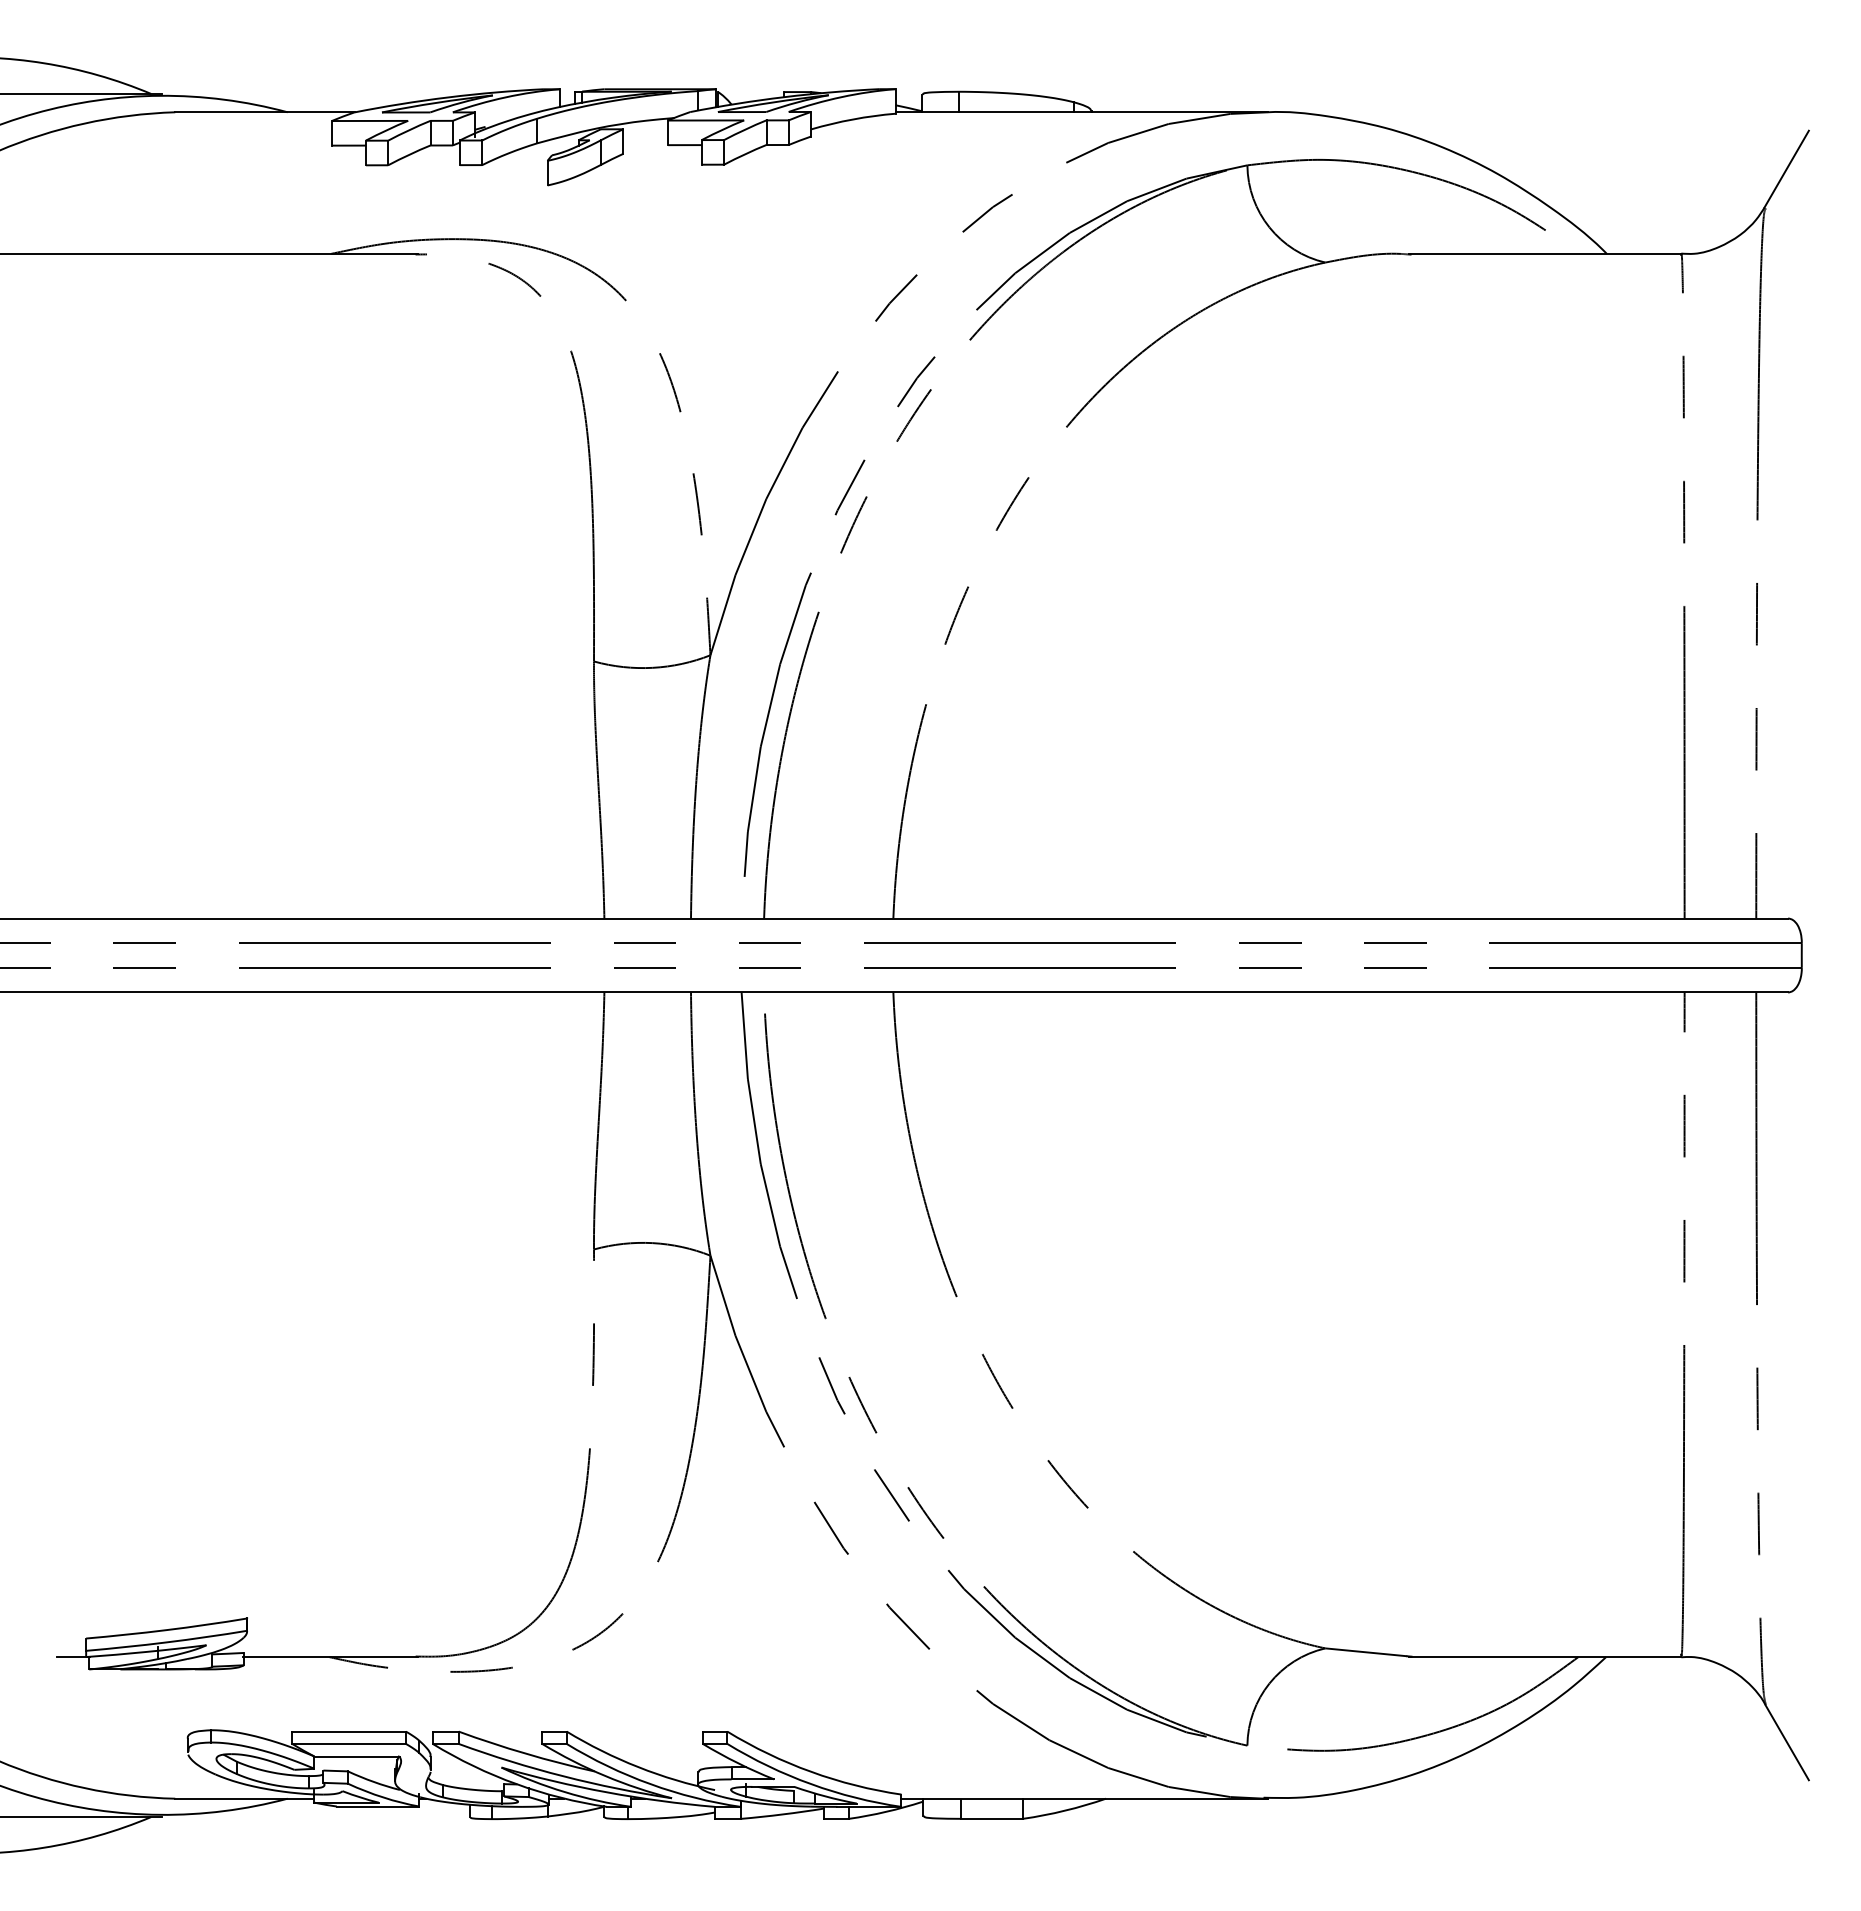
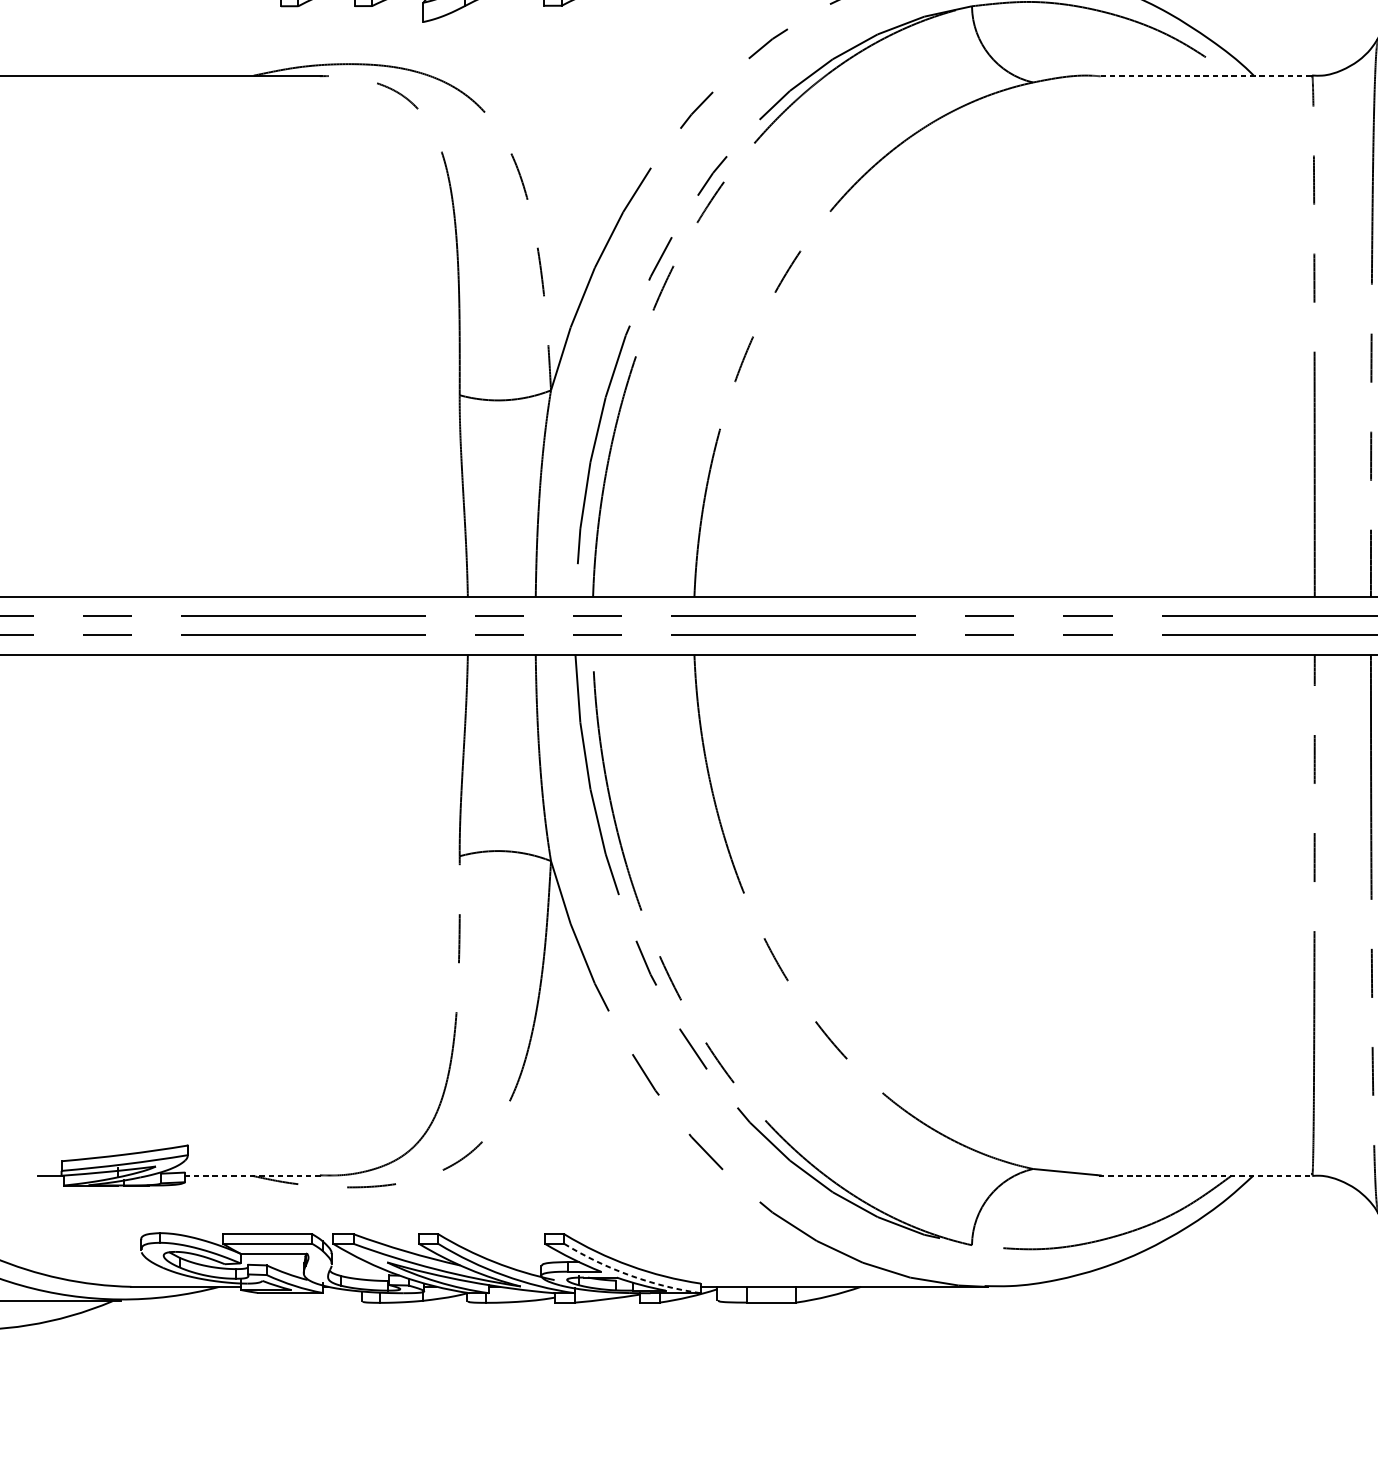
line: (1545, 253) -> (1205, 75), solid -> dashed
line: (330, 1657) -> (253, 1176), solid -> dashed
line: (1545, 1657) -> (1205, 1176), solid -> dashed
arc: (811, 1784) -> (630, 1275), solid -> dashed

